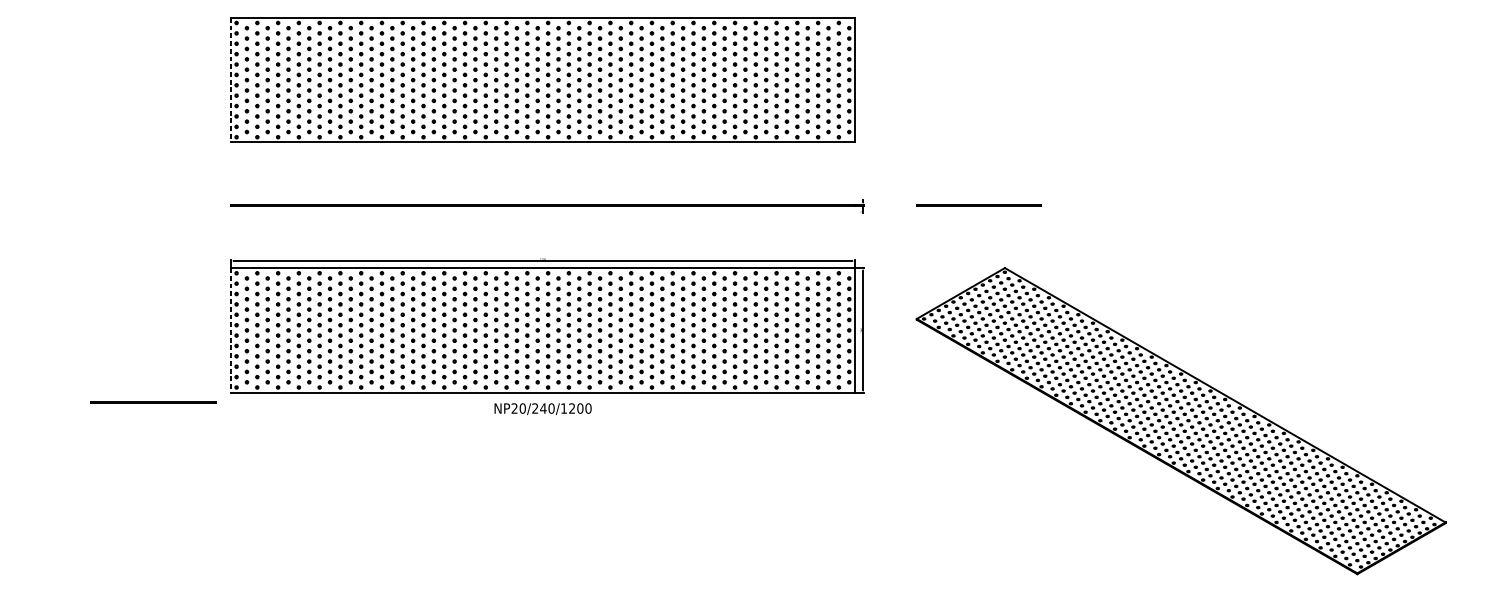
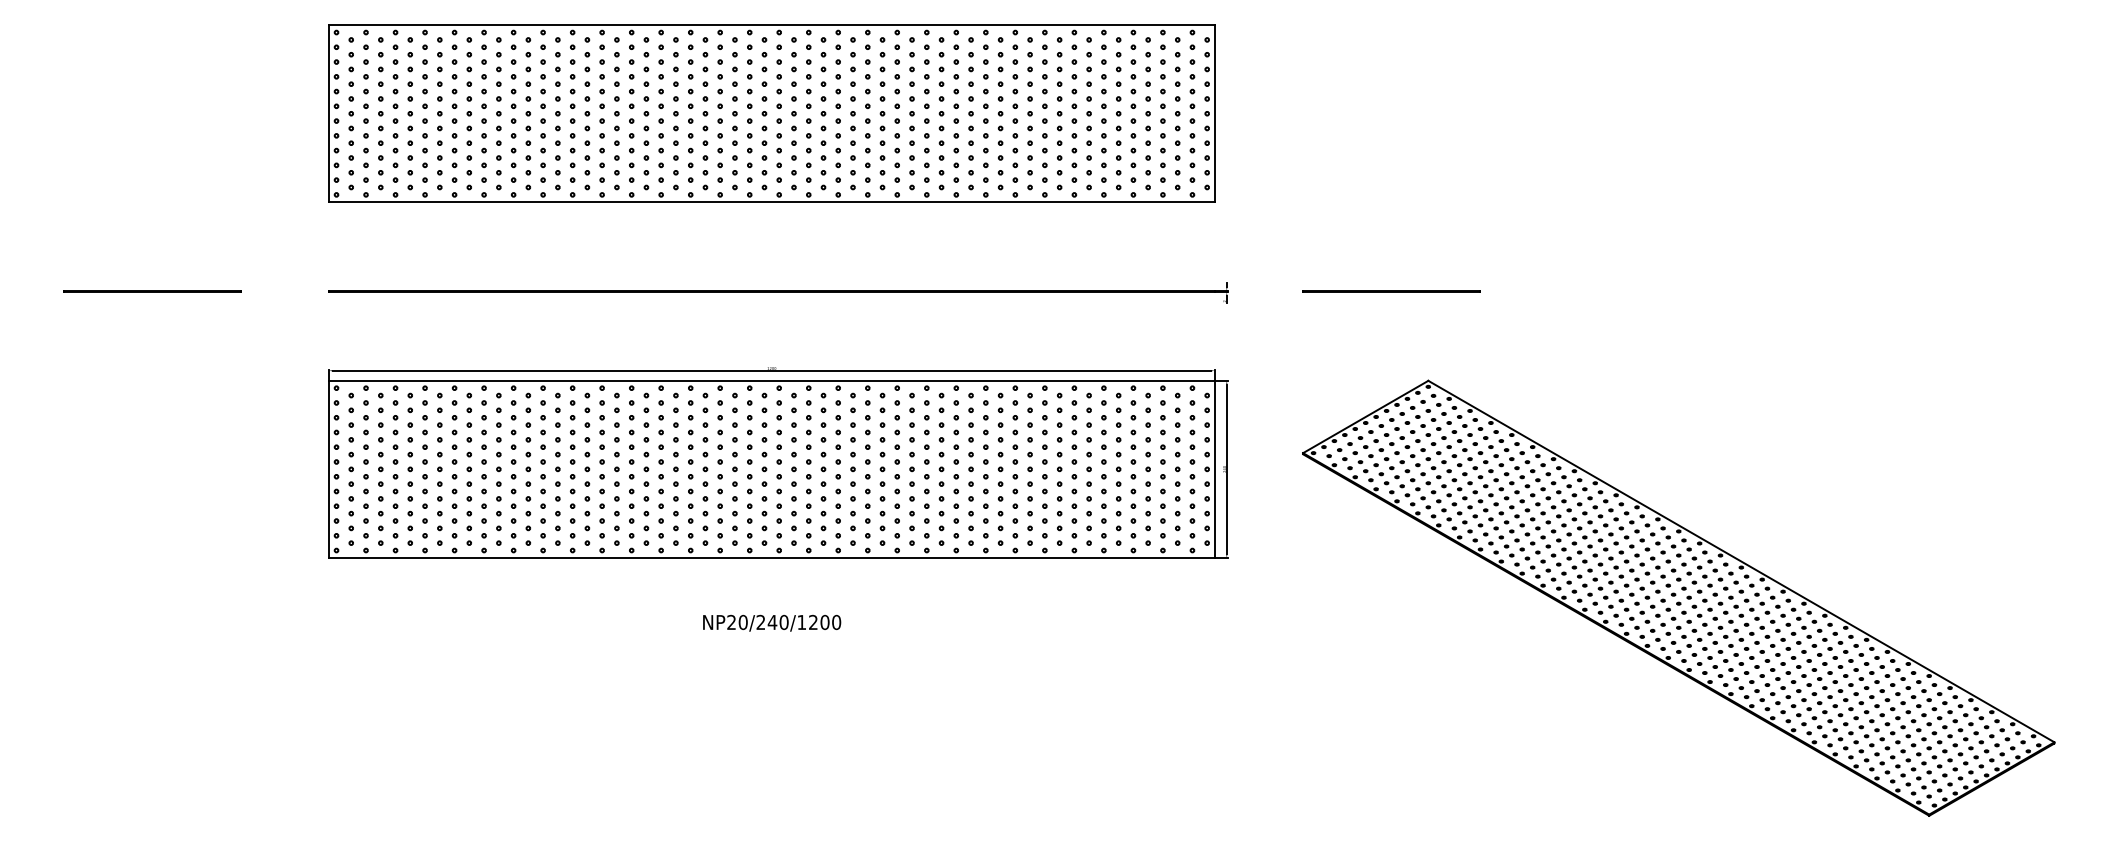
line: (231, 79) -> (329, 113), dashed -> solid
line: (231, 330) -> (329, 469), dashed -> solid
line: (153, 402) -> (152, 291), moved
text: (543, 408) -> (772, 622), moved

